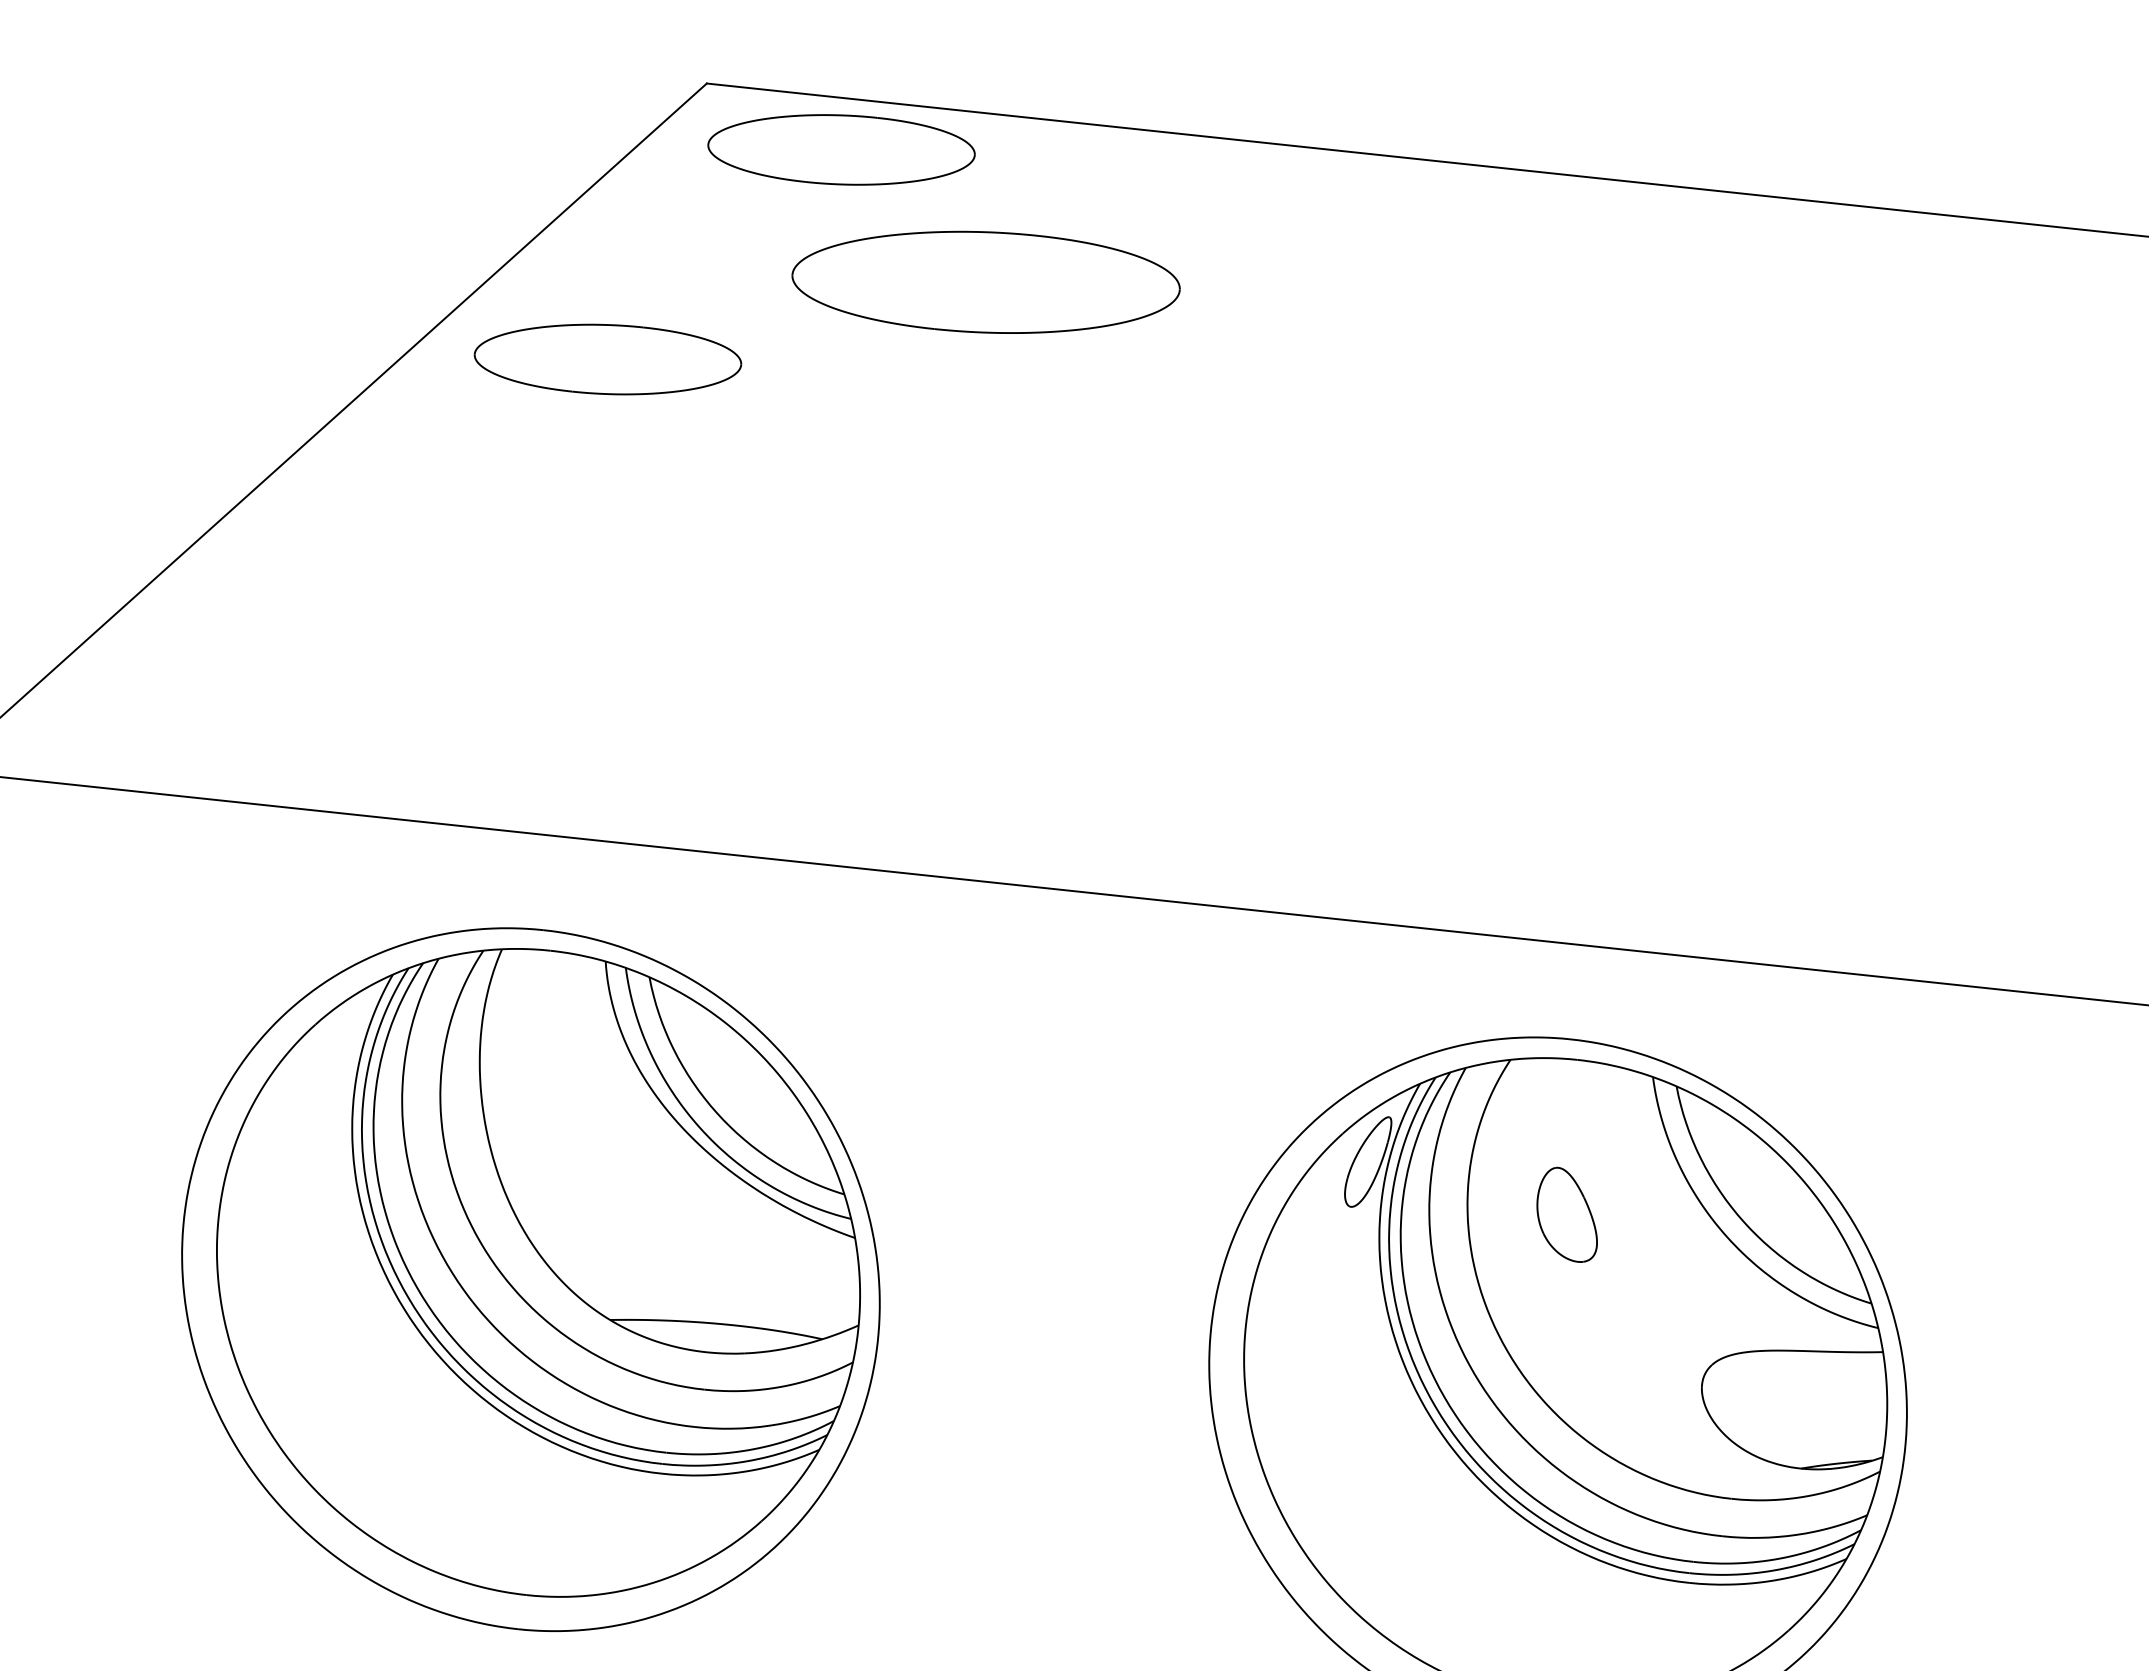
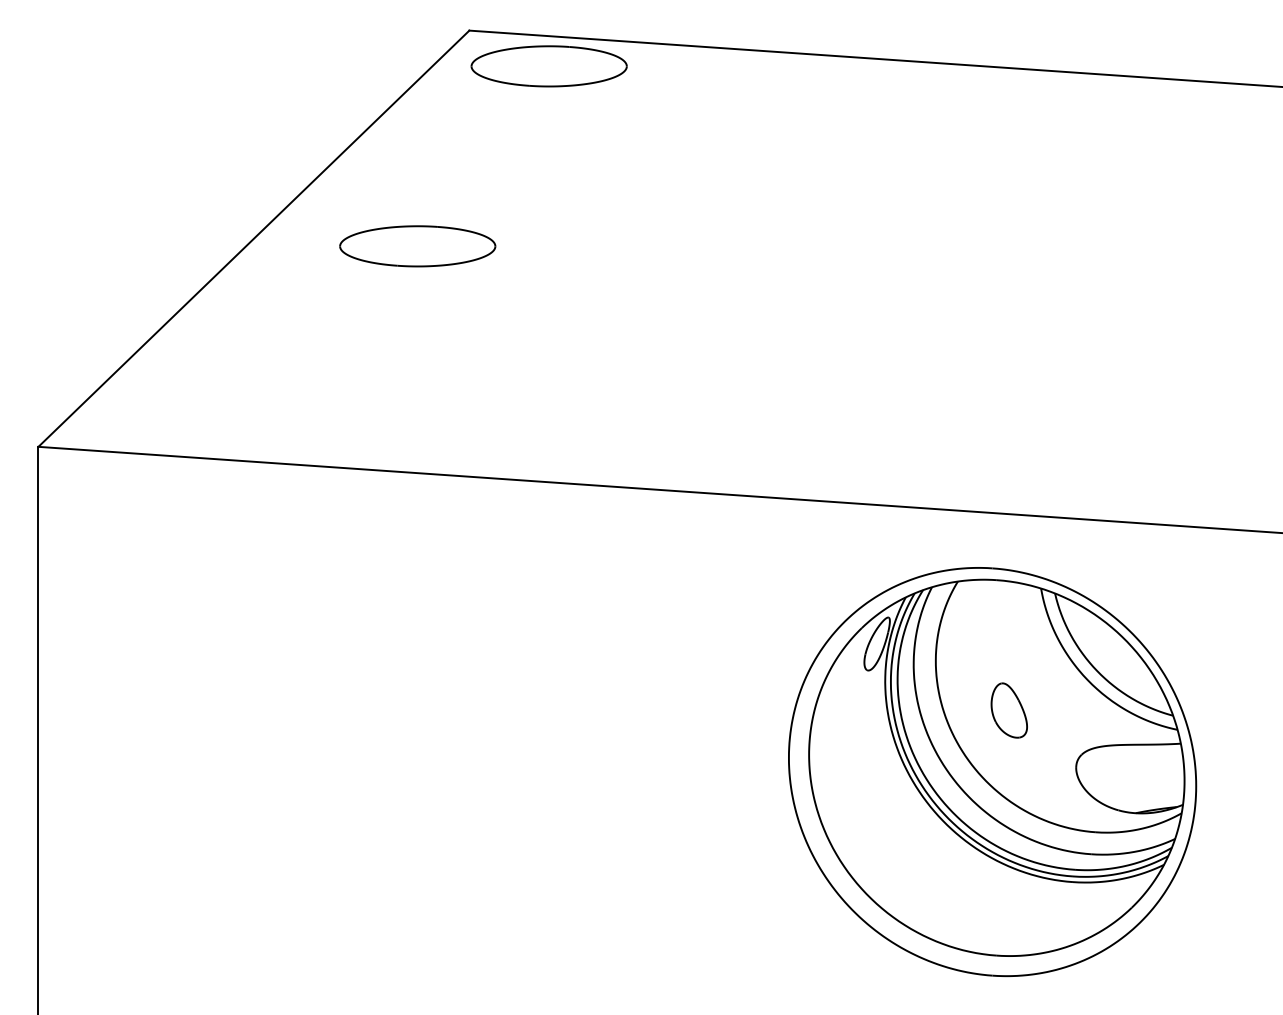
part: (985, 282) -> (635, 140), removed
part: (607, 359) -> (417, 246), moved
part: (1566, 1214) -> (1008, 710), moved
part: (530, 1279) -> (392, 730), removed

